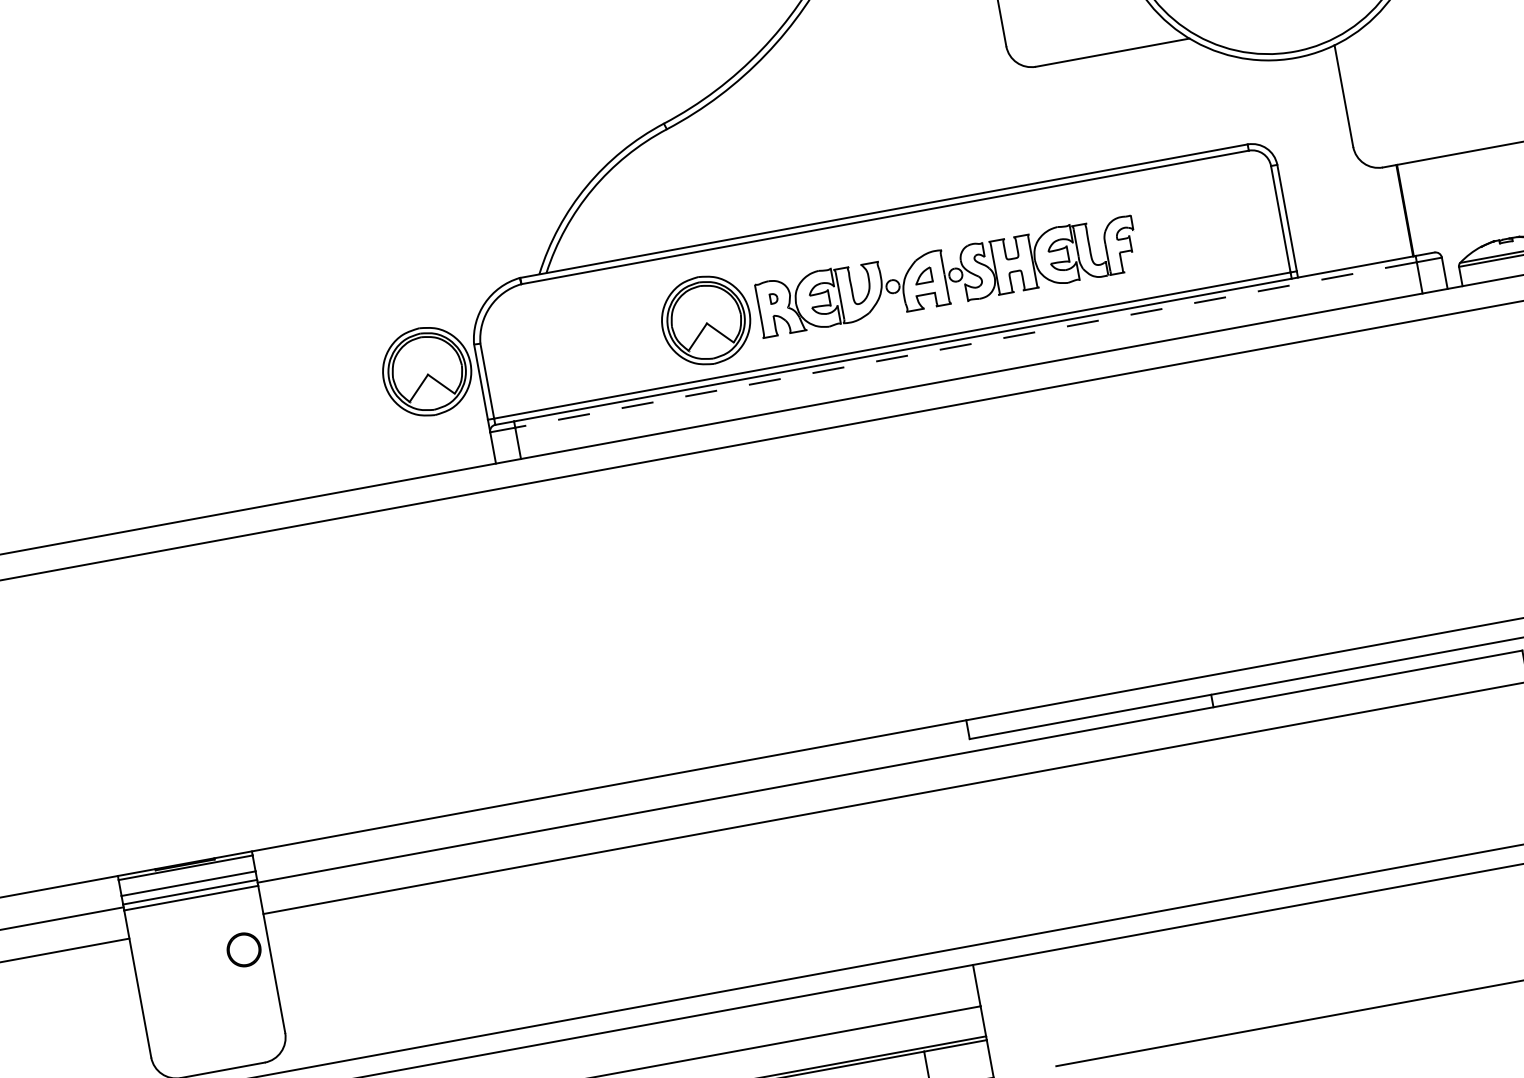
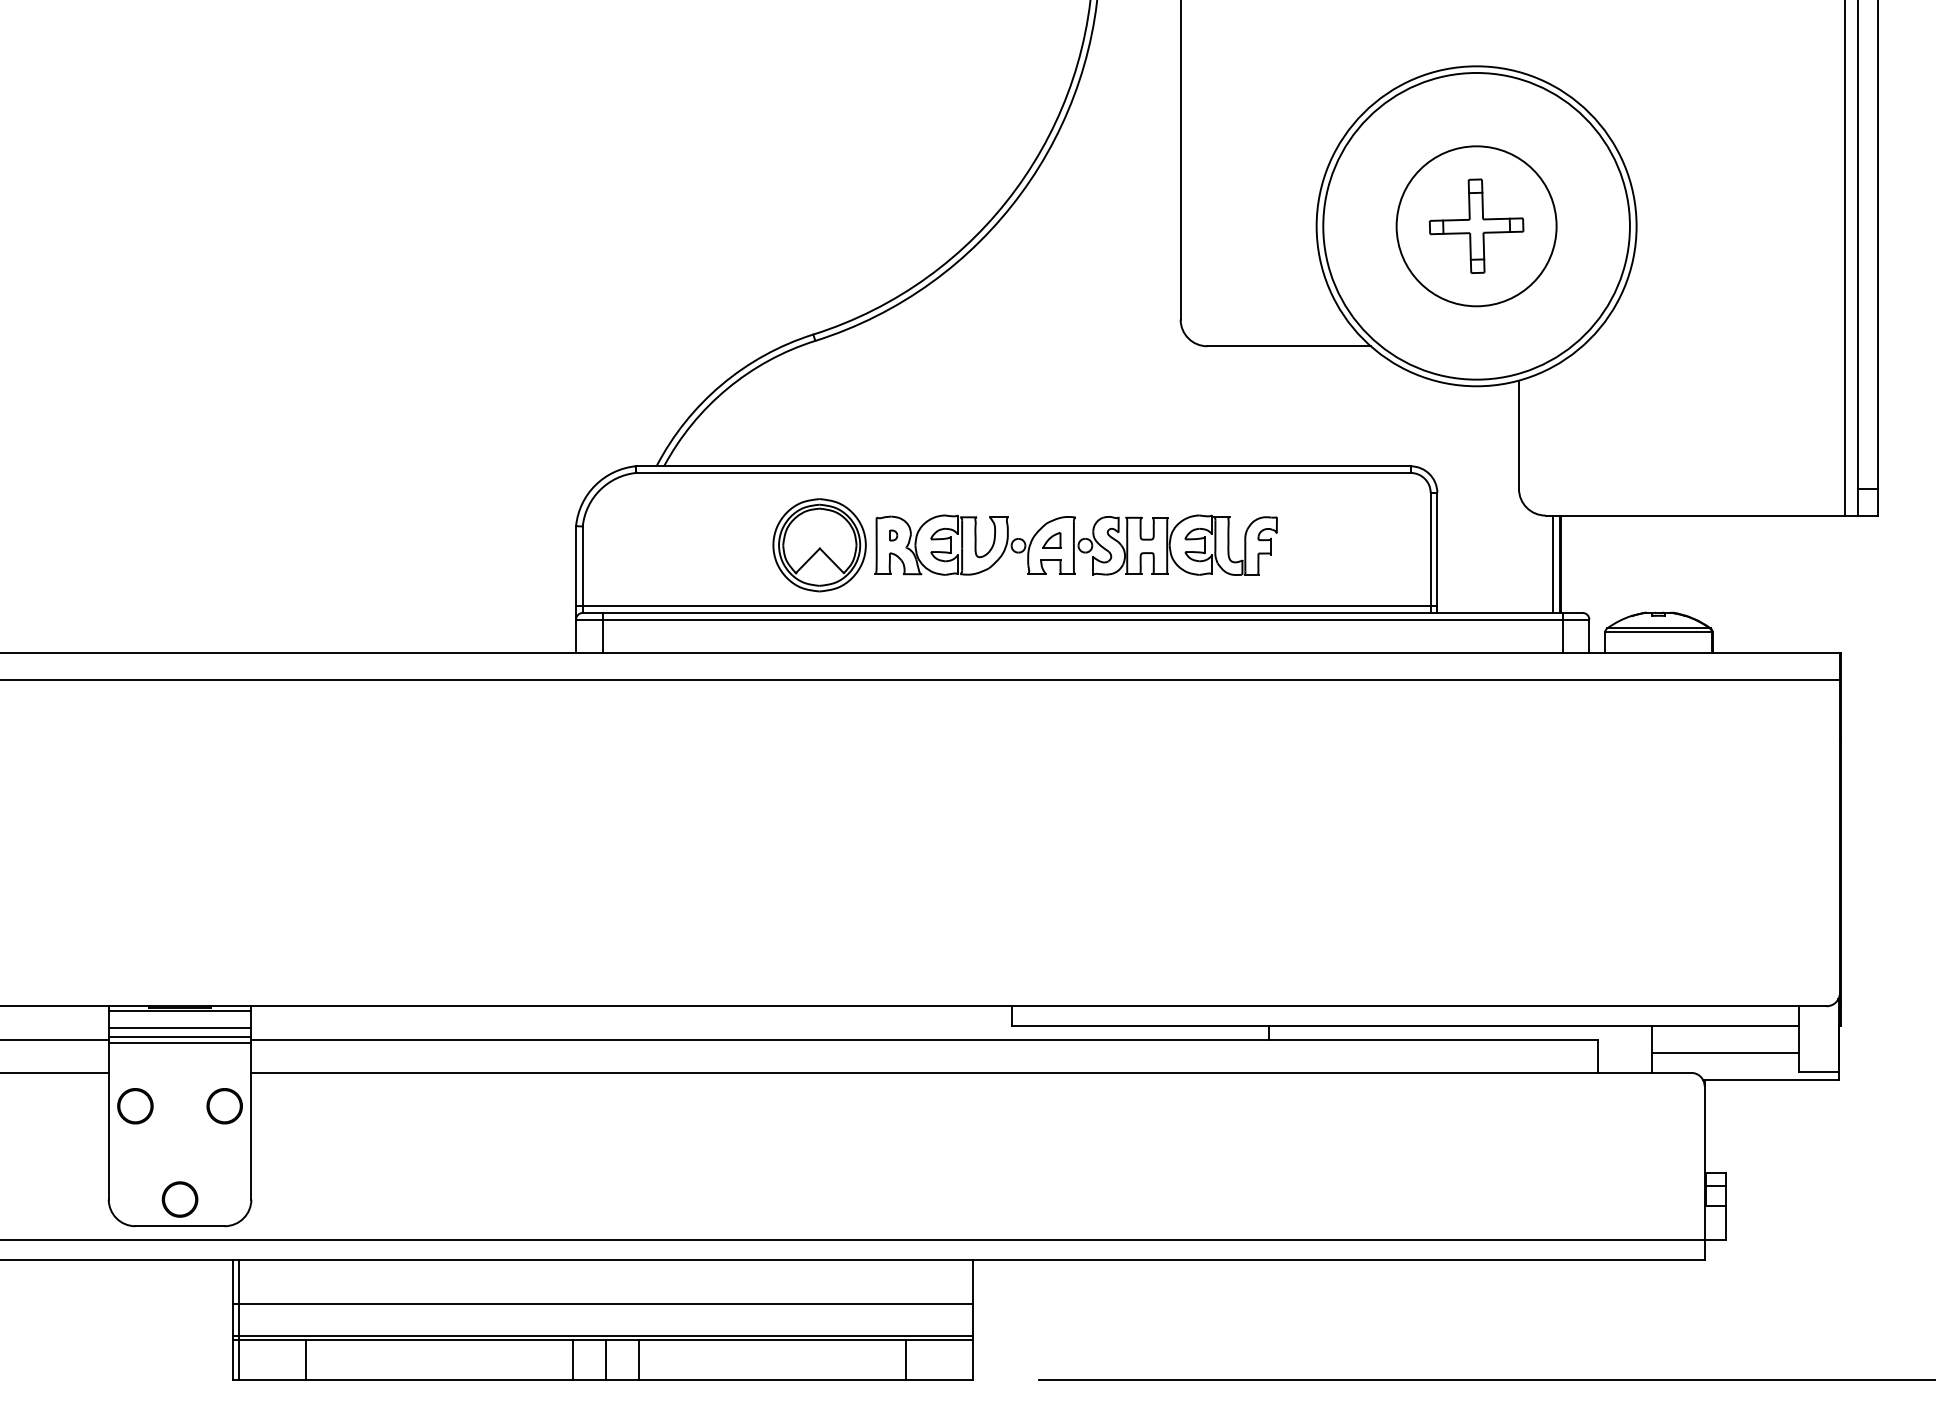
line: (1398, 211) -> (1553, 563), added
line: (965, 344) -> (1082, 619), dashed -> solid
part: (427, 371) -> (522, 545), removed
part: (160, 965) -> (135, 1106), added
part: (217, 1045) -> (179, 1199), added

